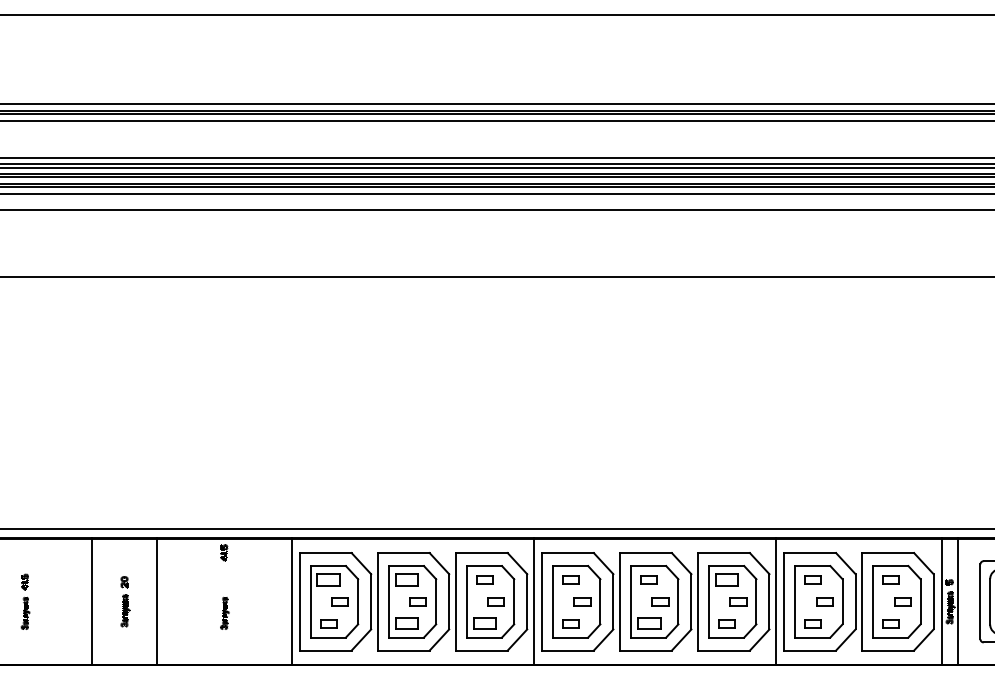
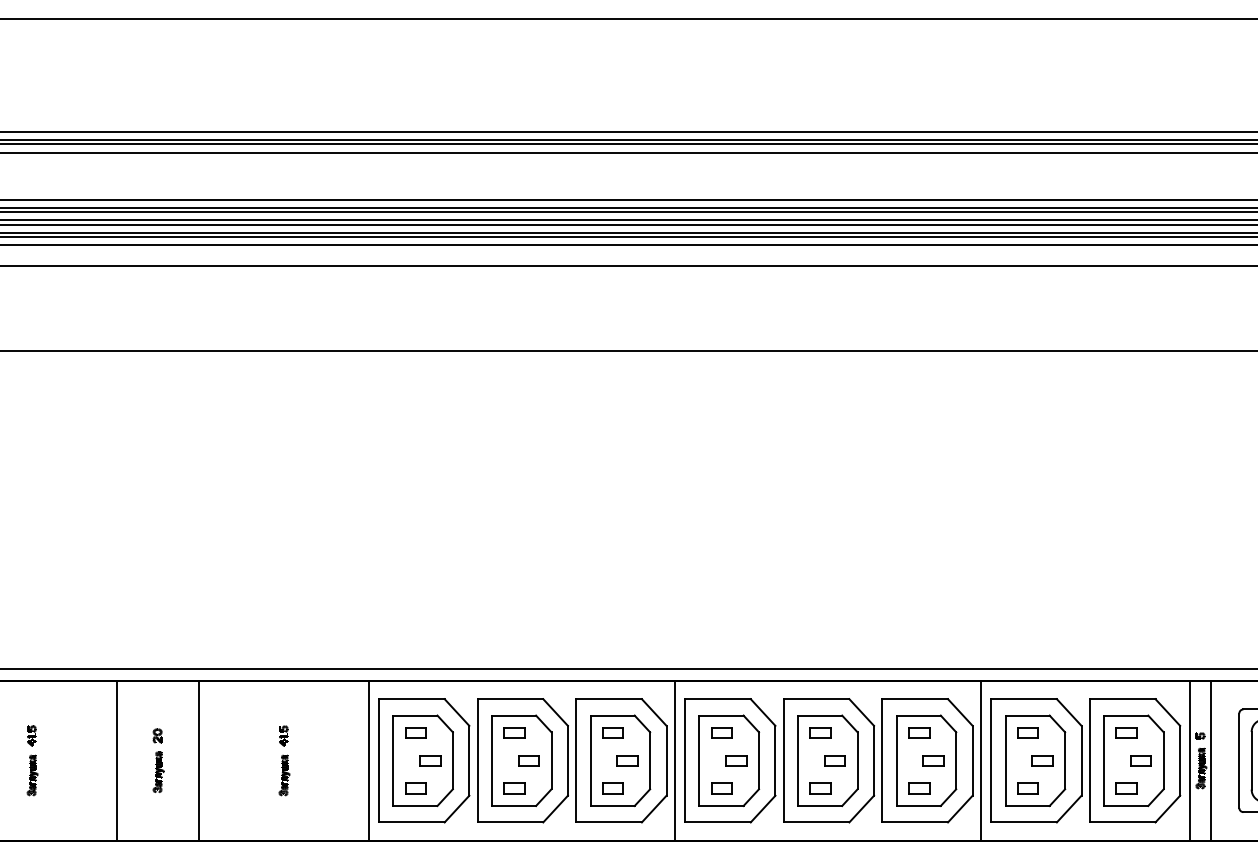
part: (224, 552) -> (283, 735), moved
part: (328, 579) -> (415, 732), size x0.71
part: (406, 579) -> (514, 732), size x0.71
part: (727, 579) -> (919, 732), size x0.71
part: (406, 623) -> (514, 788), size x0.71
part: (484, 623) -> (612, 788), size x0.71
part: (649, 623) -> (820, 788), size x0.71

